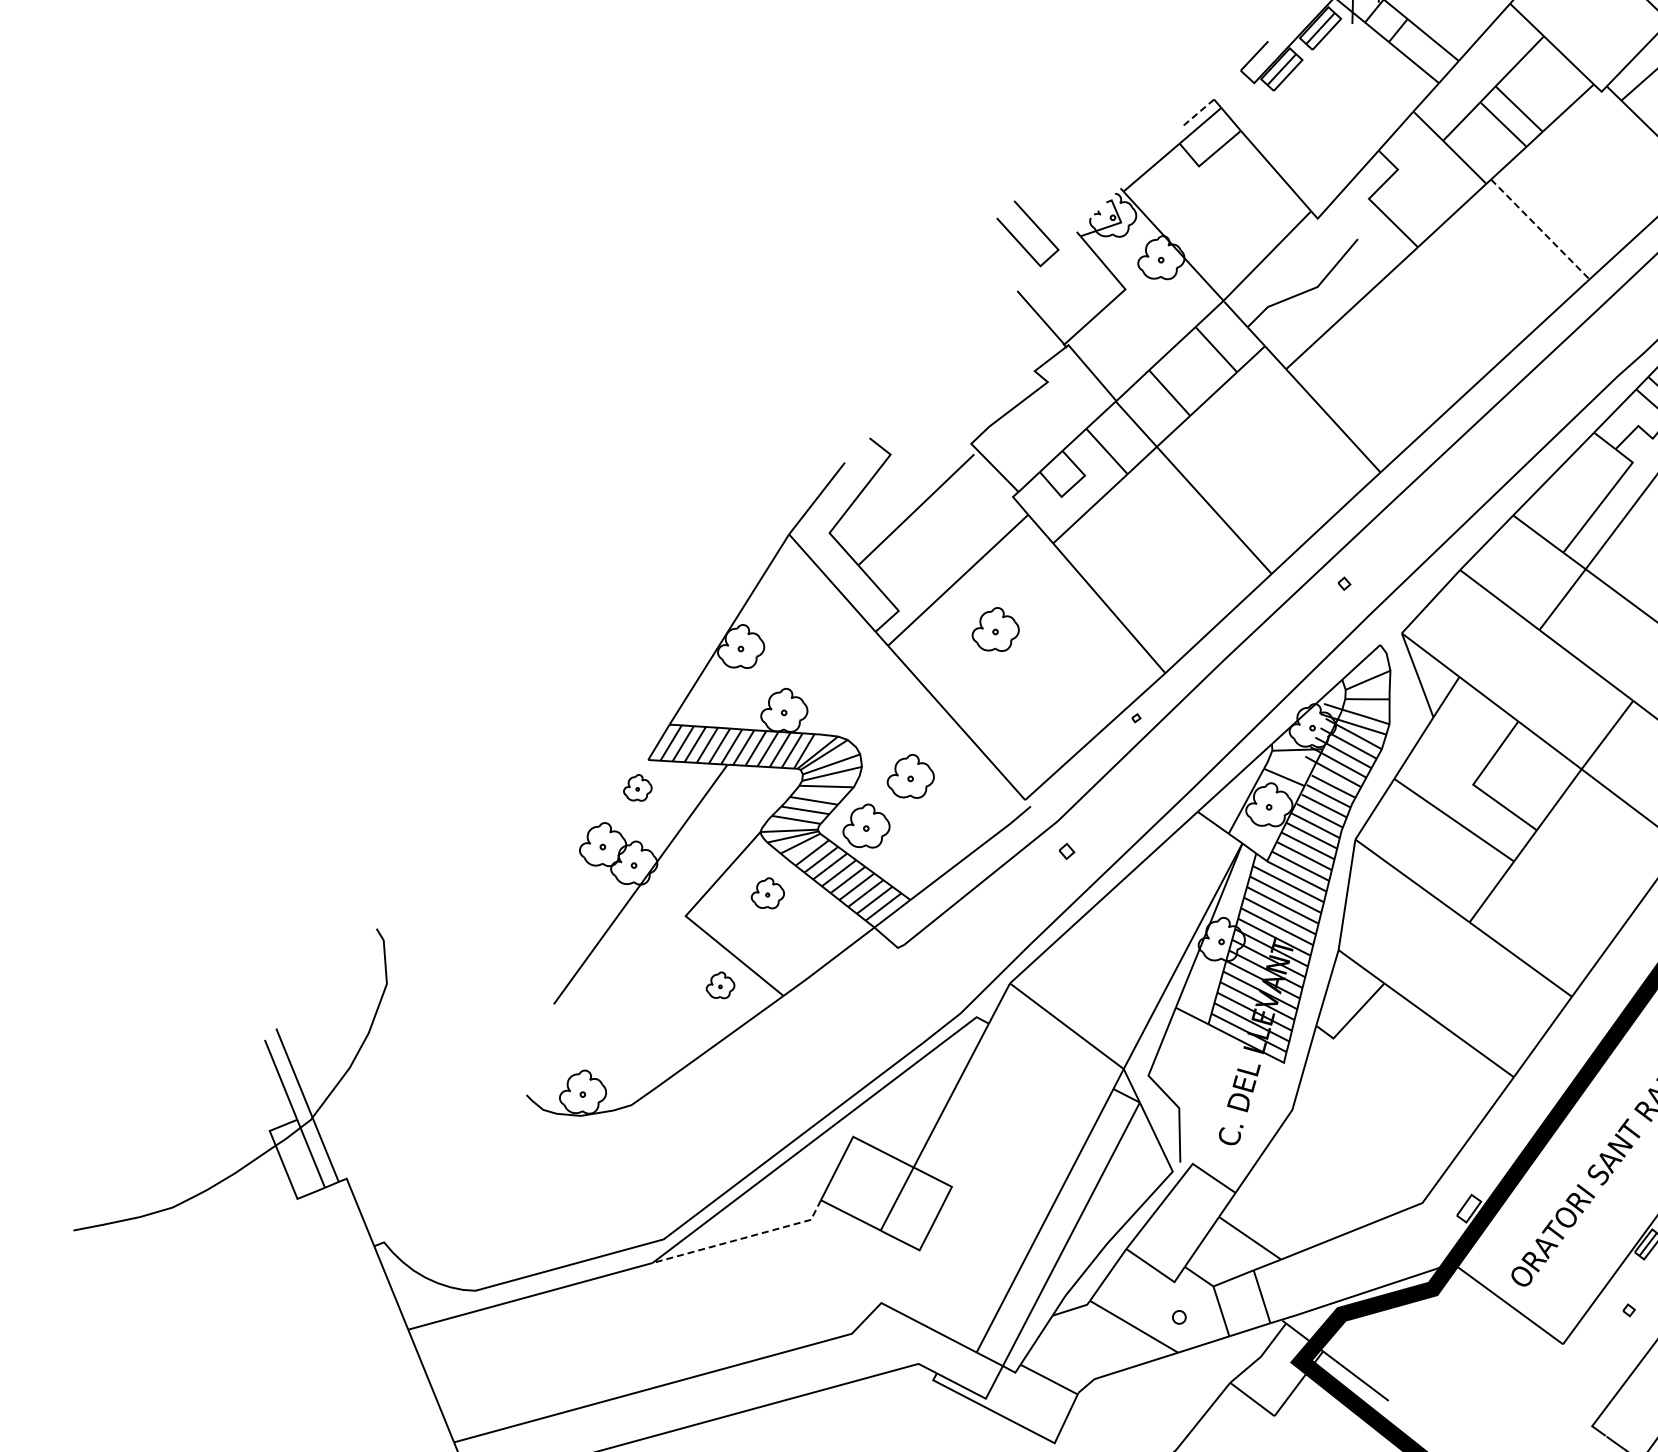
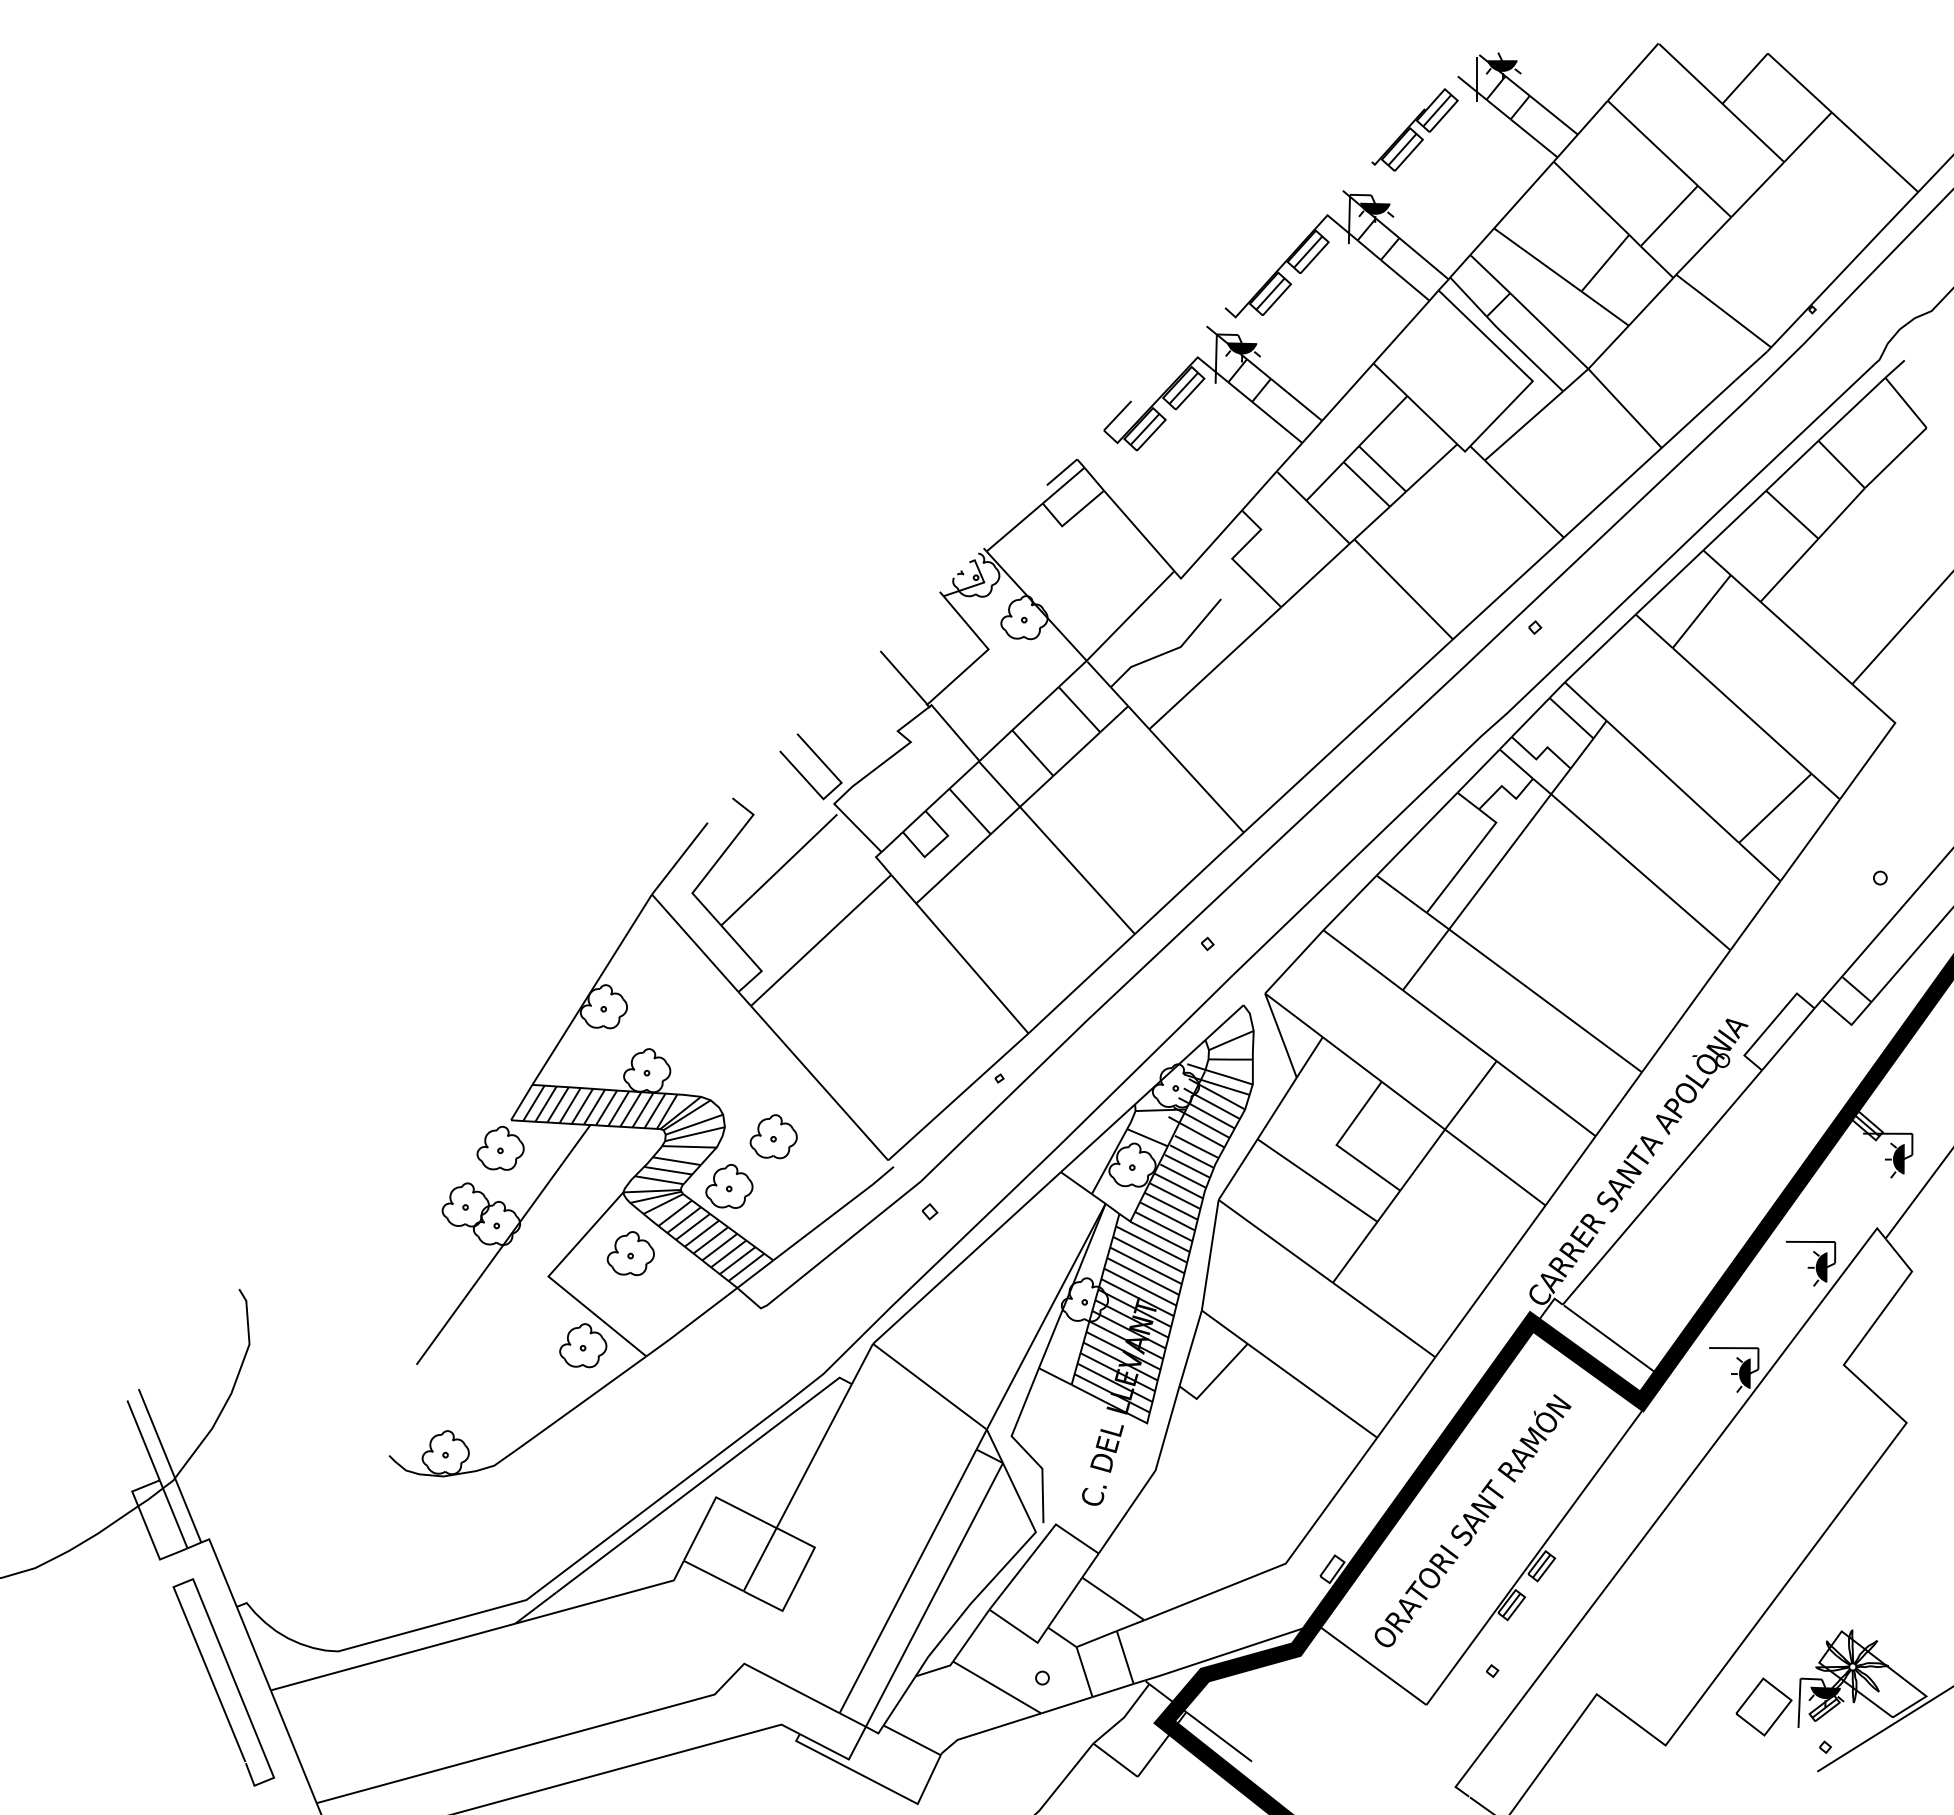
line: (1199, 112) -> (1062, 472), dashed -> solid
line: (1037, 228) -> (820, 761), moved
line: (1541, 229) -> (1404, 589), dashed -> solid
part: (995, 629) -> (858, 989), removed
part: (637, 787) -> (500, 1147), size x1.67
part: (767, 893) -> (630, 1253), size x1.43
part: (720, 985) -> (583, 1345), size x1.67
line: (742, 1238) -> (605, 1599), dashed -> solid
curve: (352, 1325) -> (215, 1686), added

